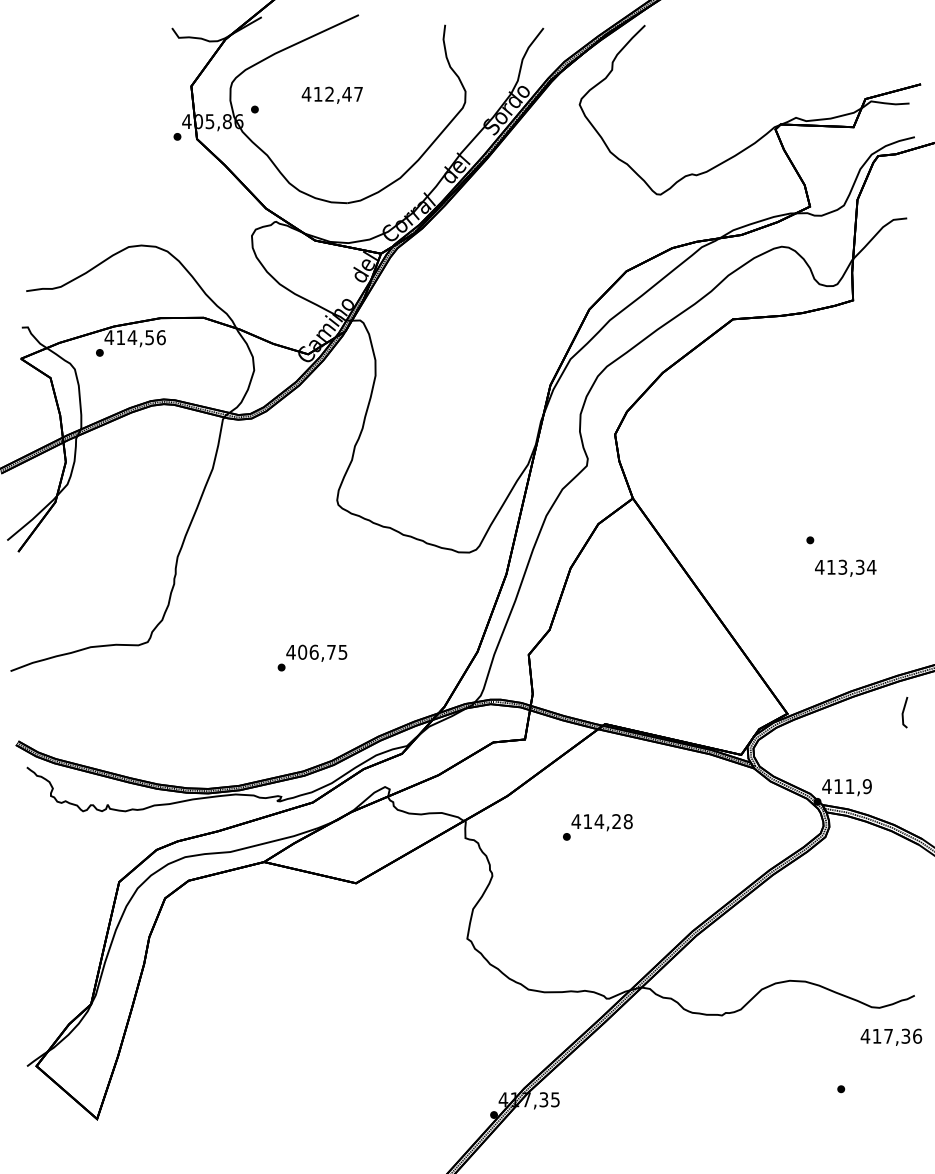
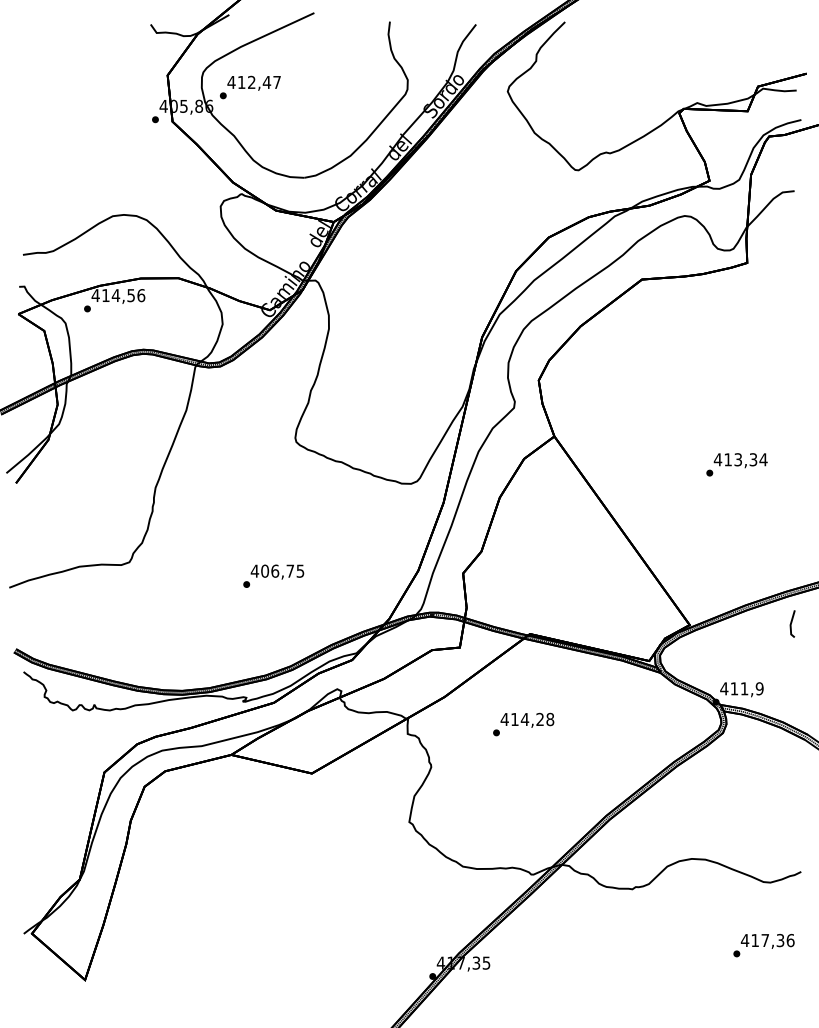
text: (331, 94) -> (253, 82), moved
text: (845, 568) -> (740, 460), moved
text: (891, 1037) -> (767, 941), moved

